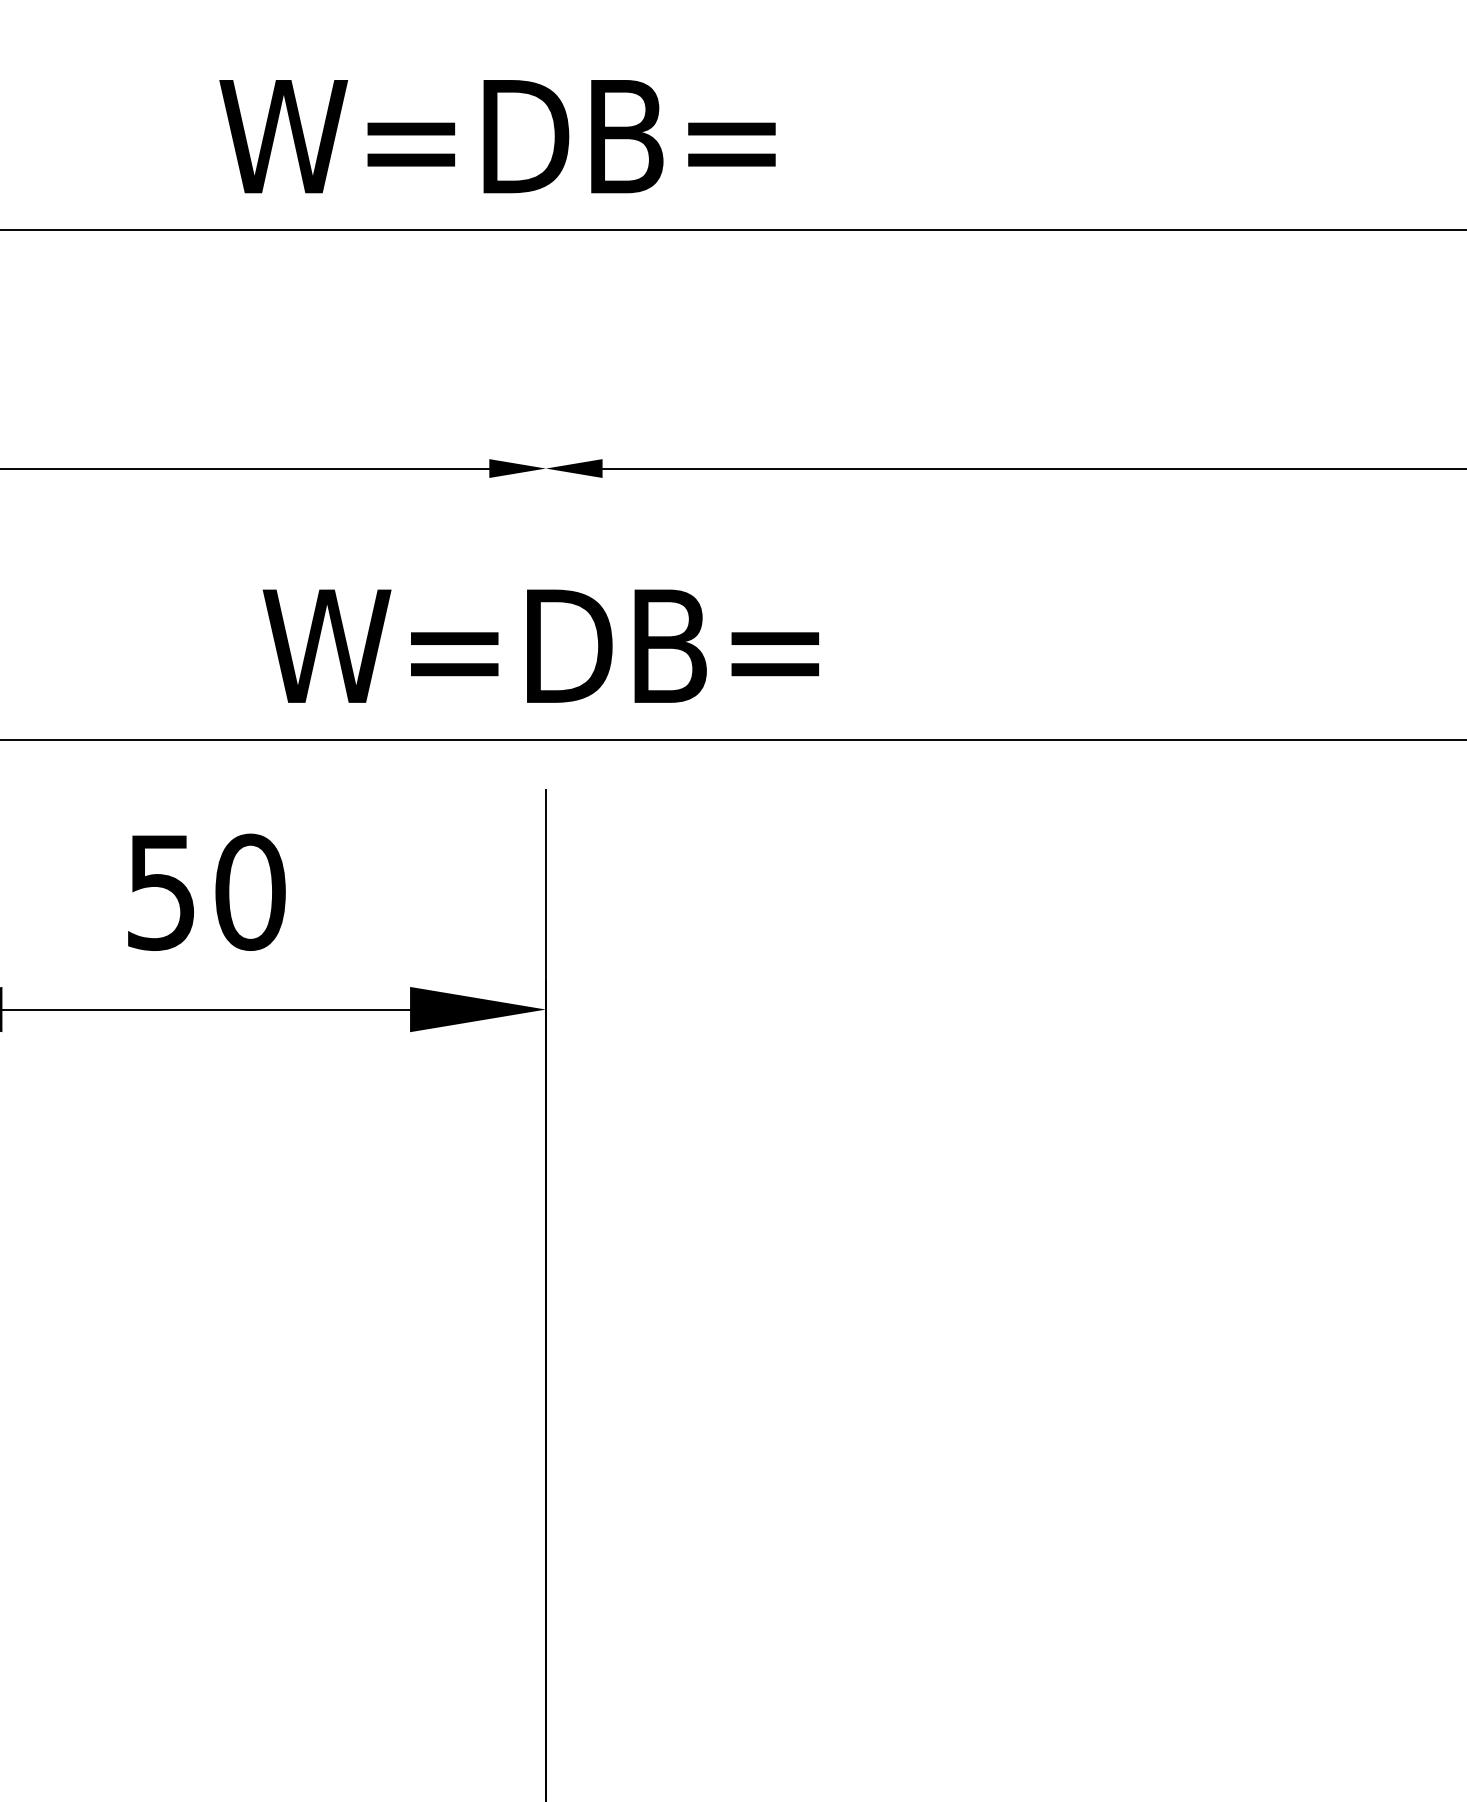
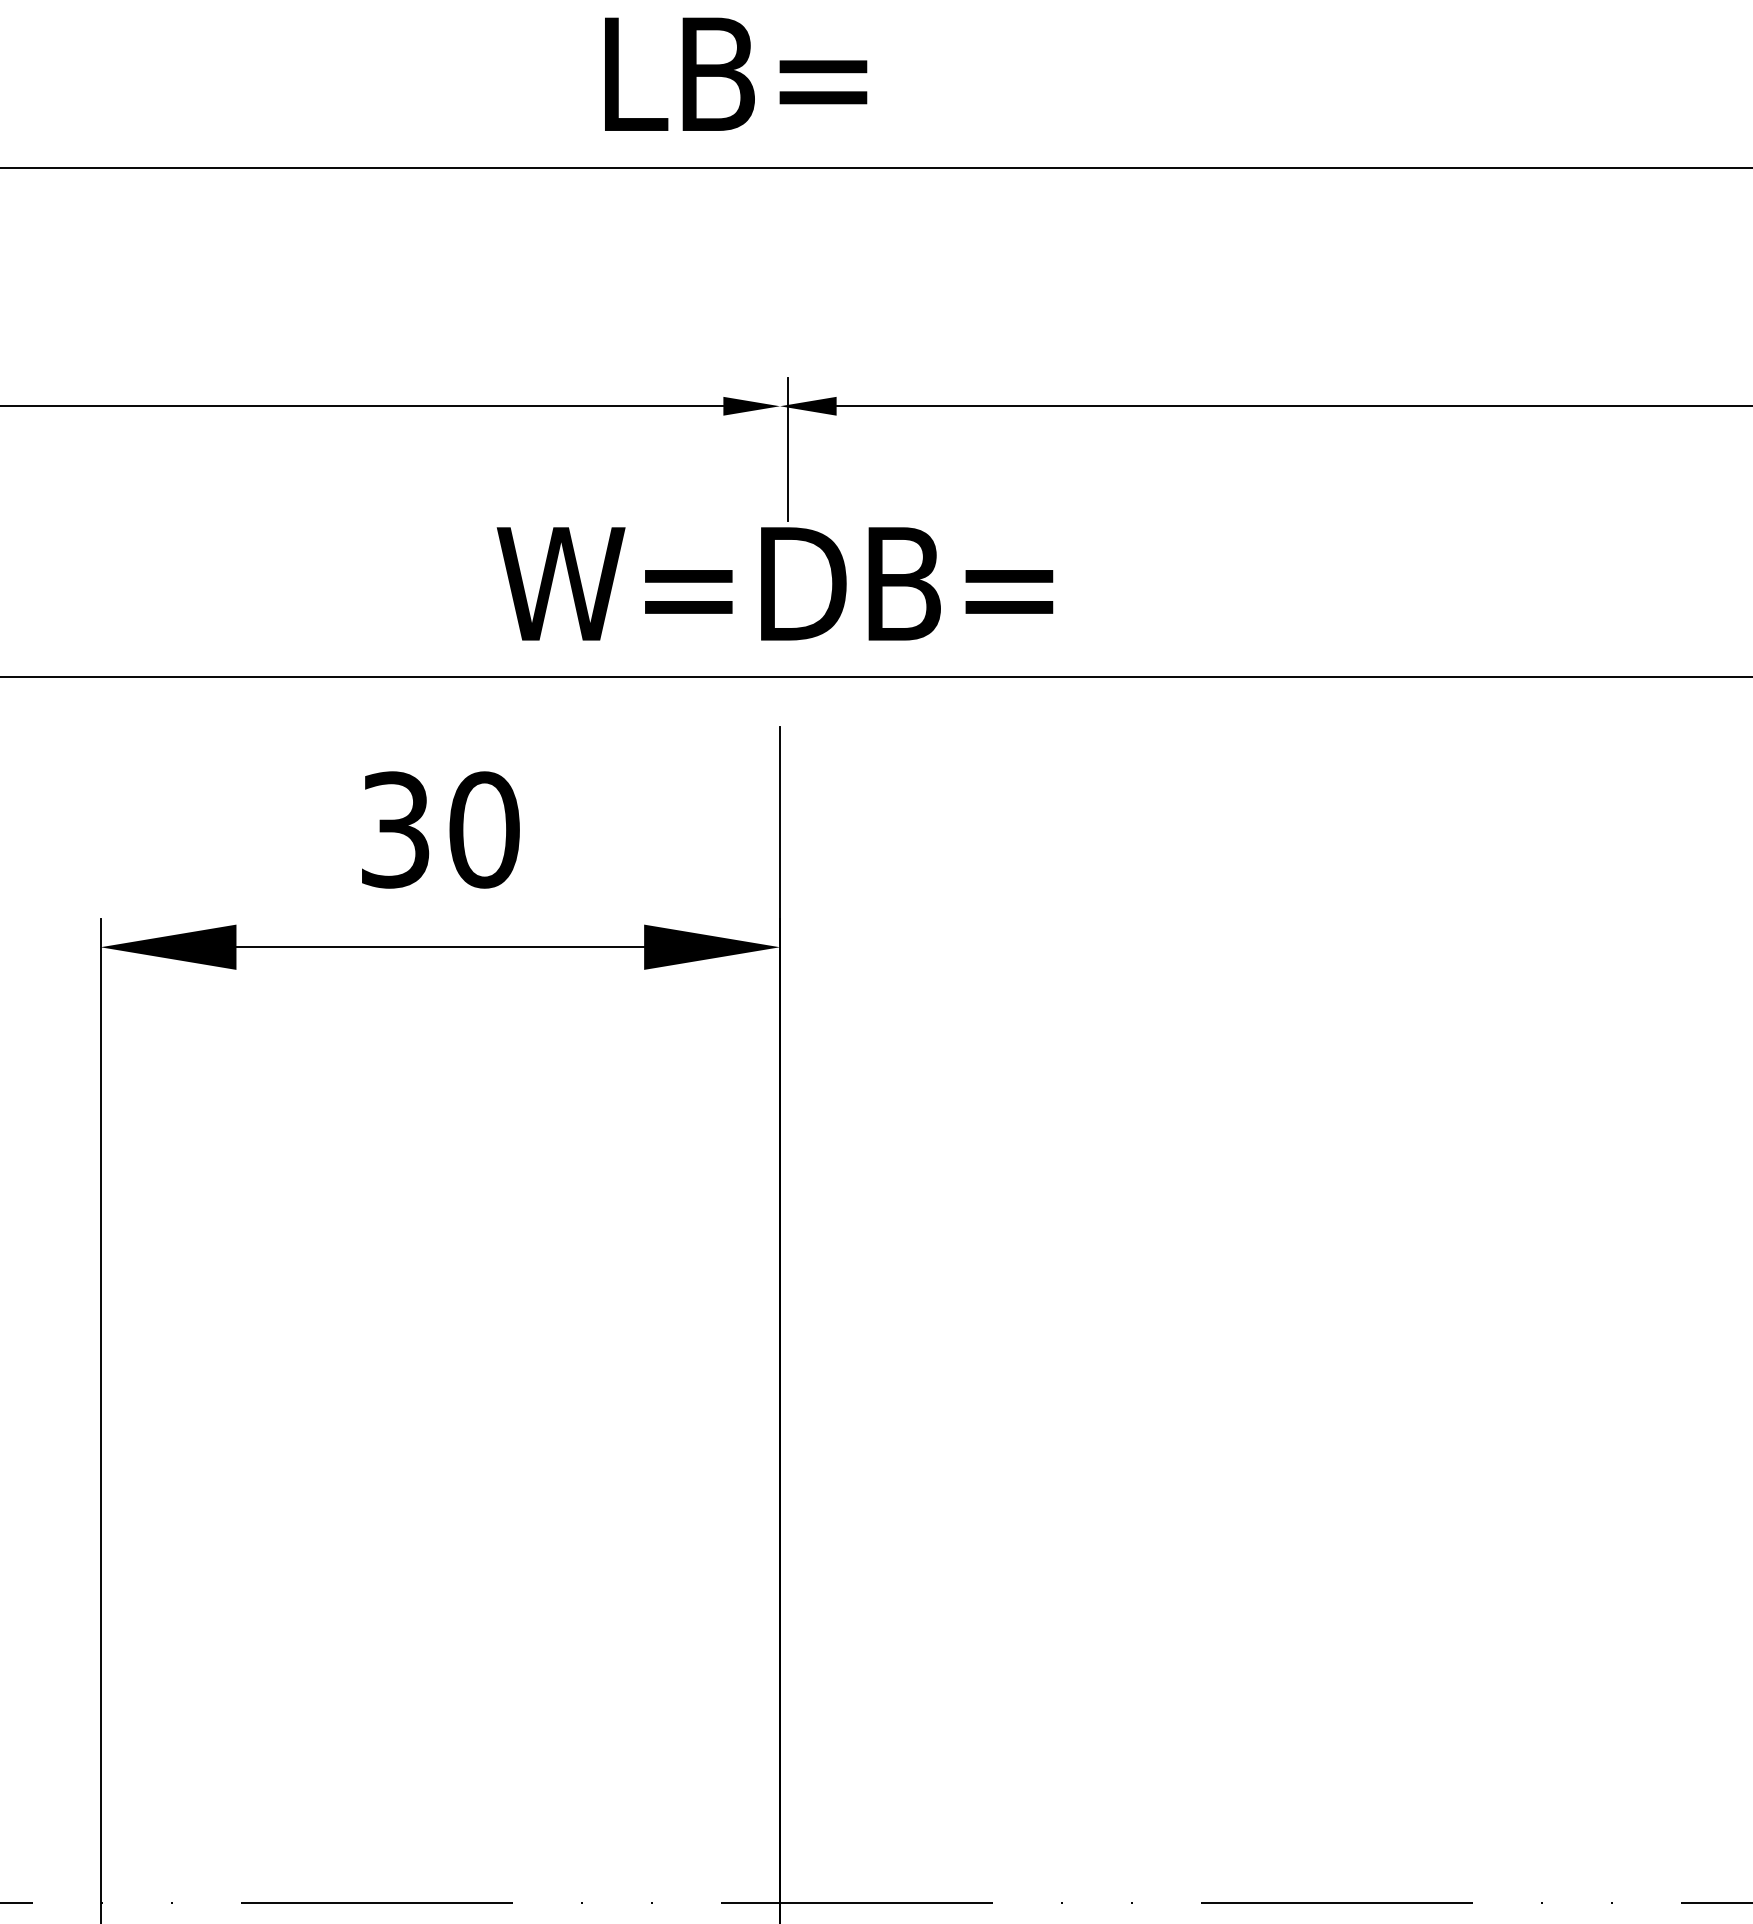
text: (497, 135) -> (731, 73), W=DB= -> LB=
line: (553, 510) -> (787, 448), added
text: (161, 891) -> (395, 829), 50 -> 30

